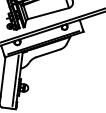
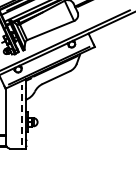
line: (15, 80) -> (21, 114), solid -> dashed

